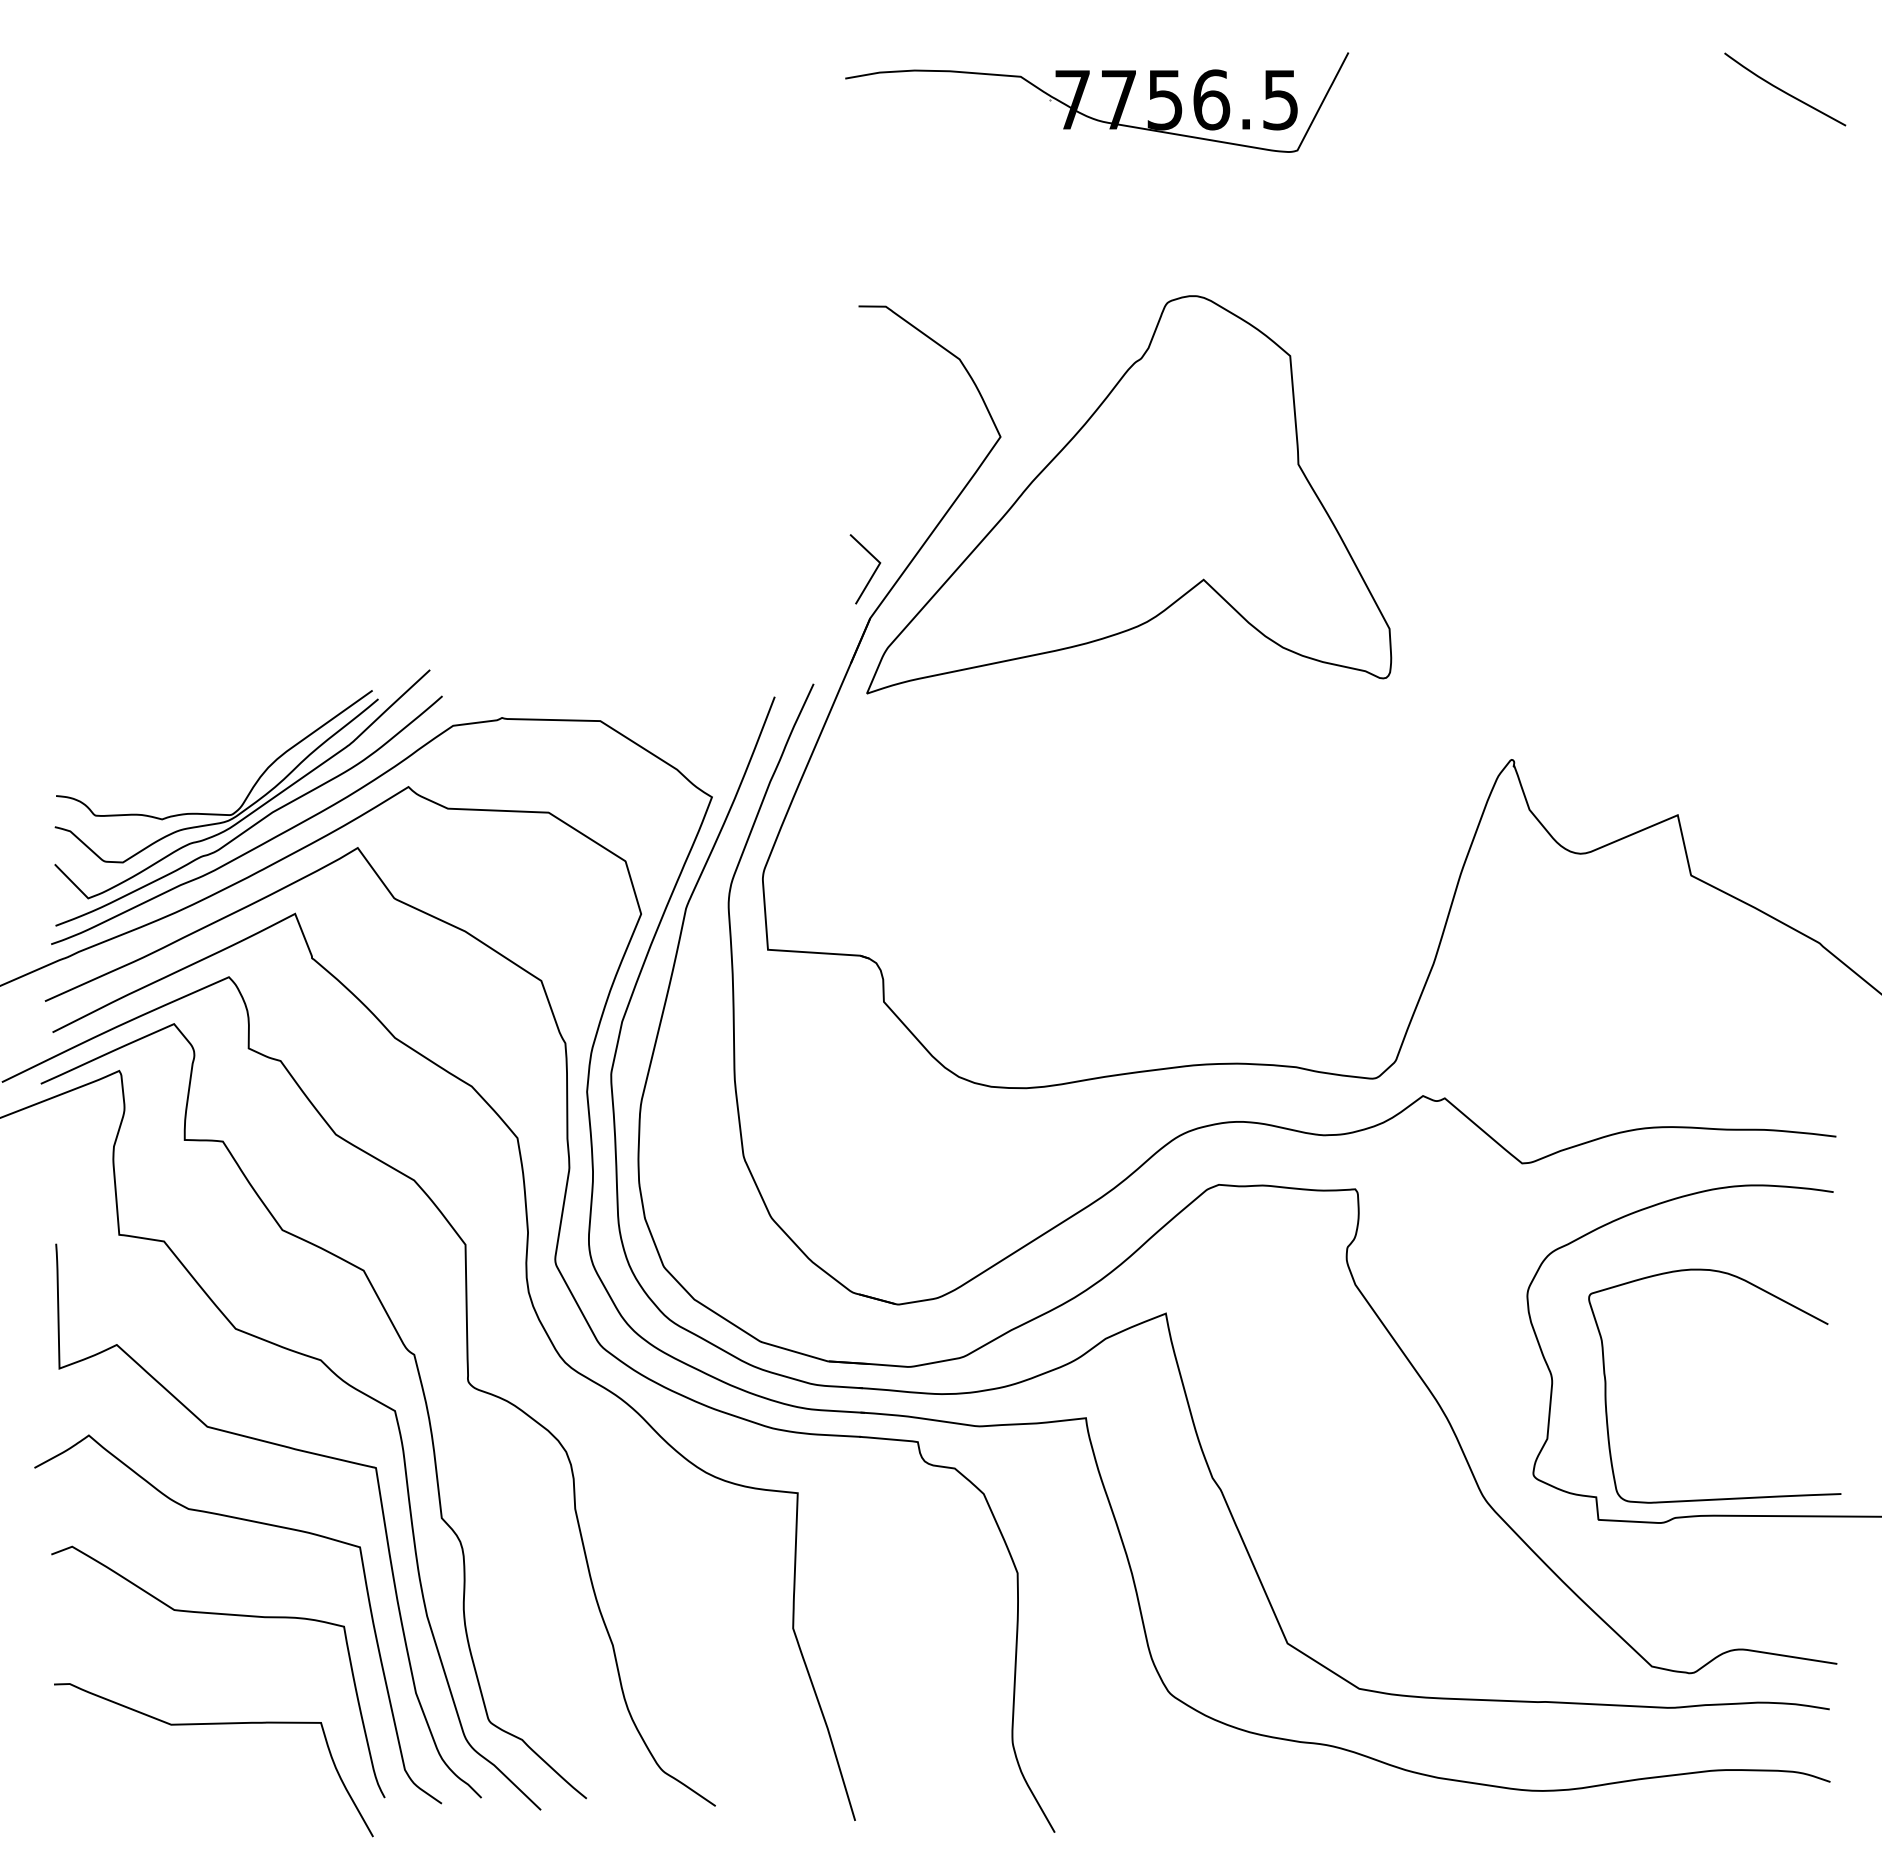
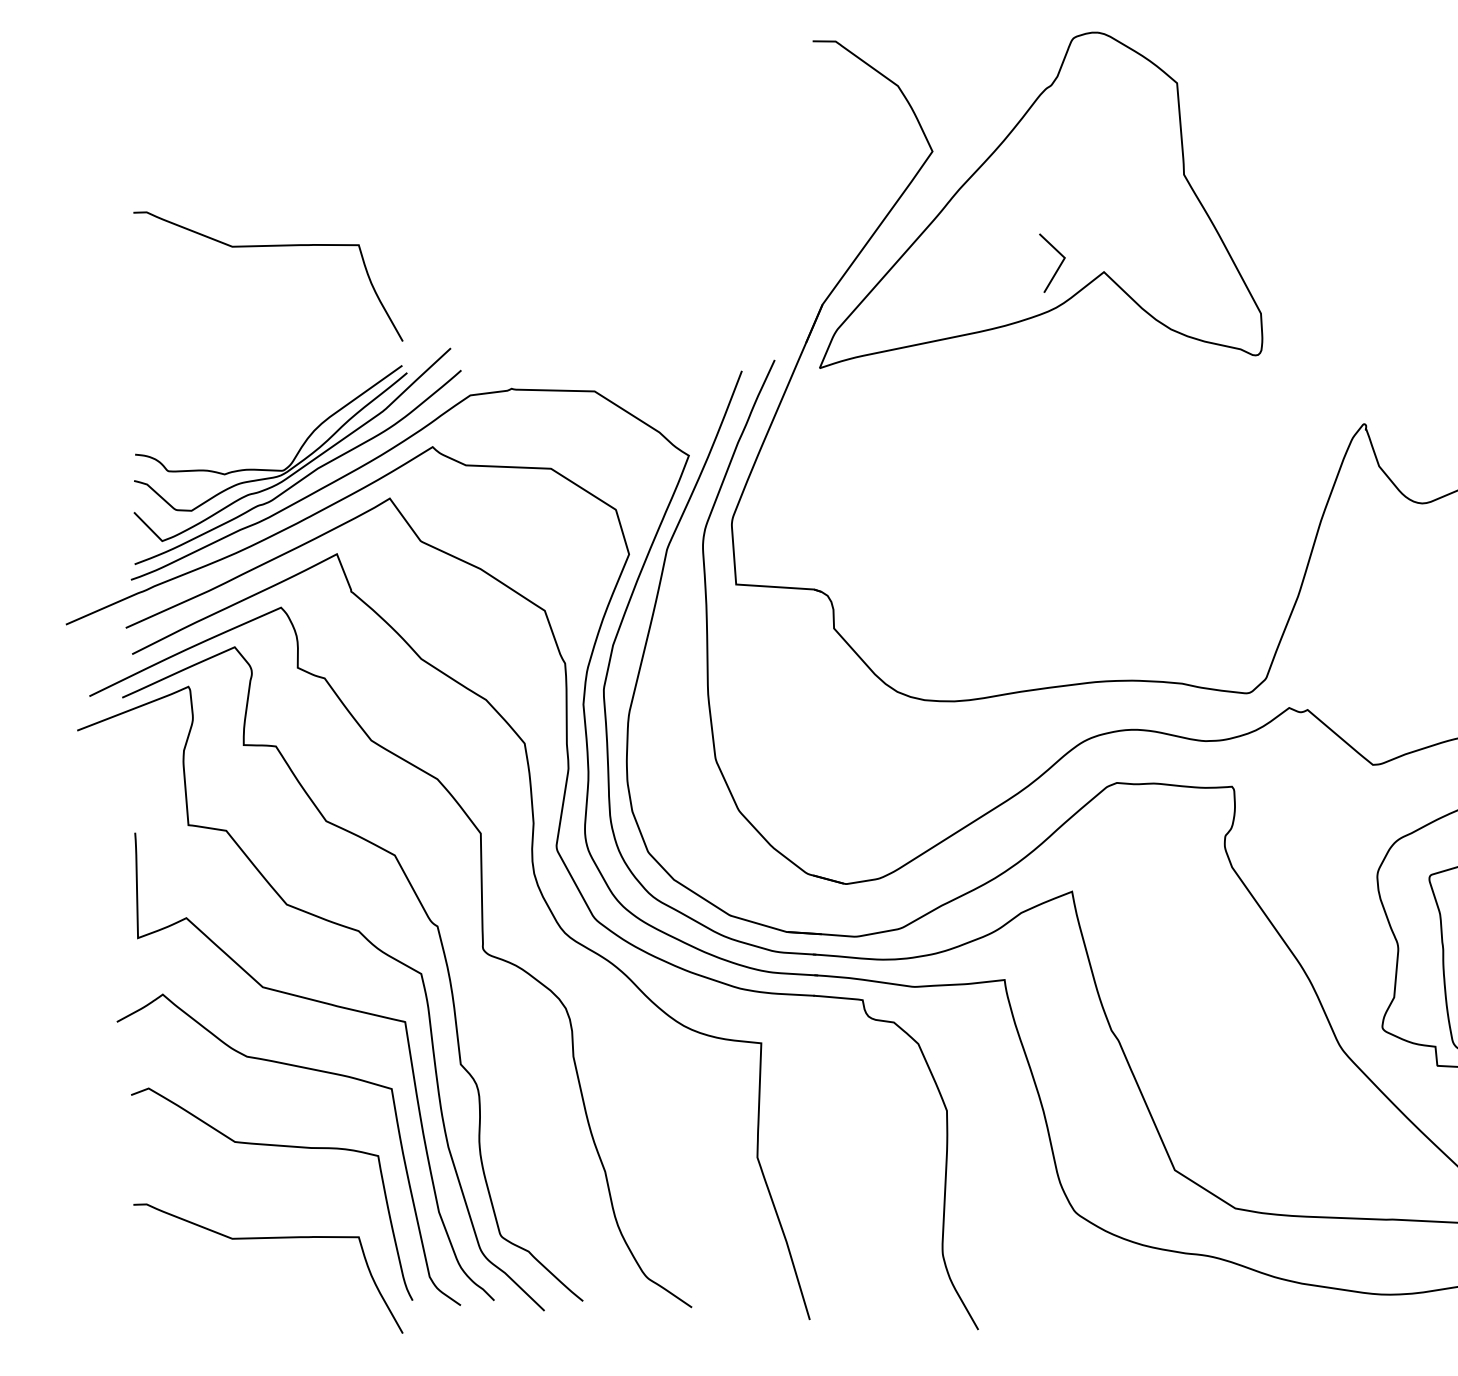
curve: (213, 549) -> (268, 246), added
line: (872, 573) -> (1058, 266), moved

